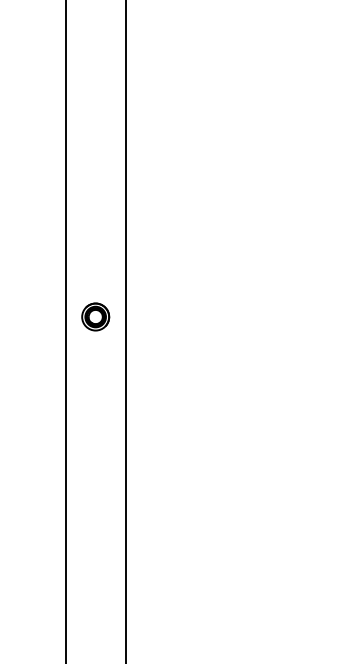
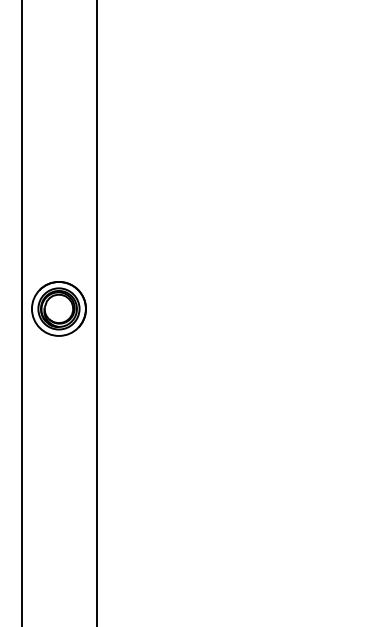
part: (95, 316) -> (58, 308), size x1.6

